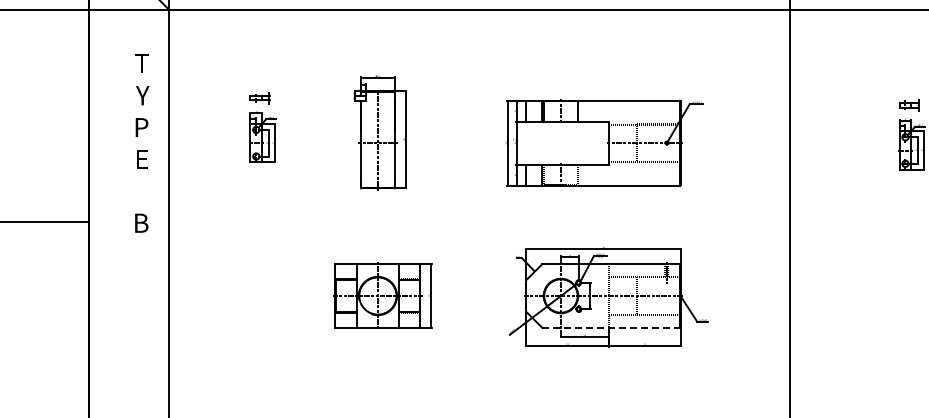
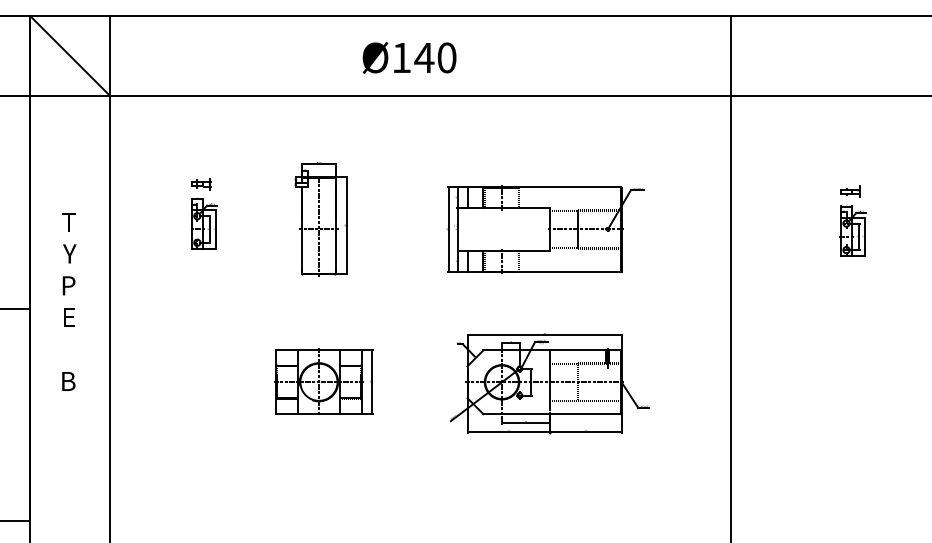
text: (142, 143) -> (69, 301), moved
line: (611, 328) -> (552, 414), dashed -> solid

